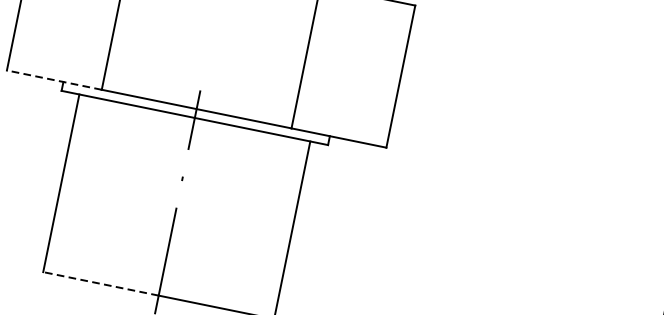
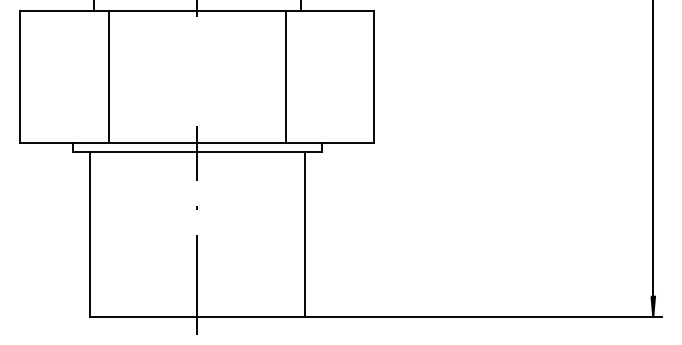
line: (54, 80) -> (64, 143), dashed -> solid
line: (100, 284) -> (143, 317), dashed -> solid

